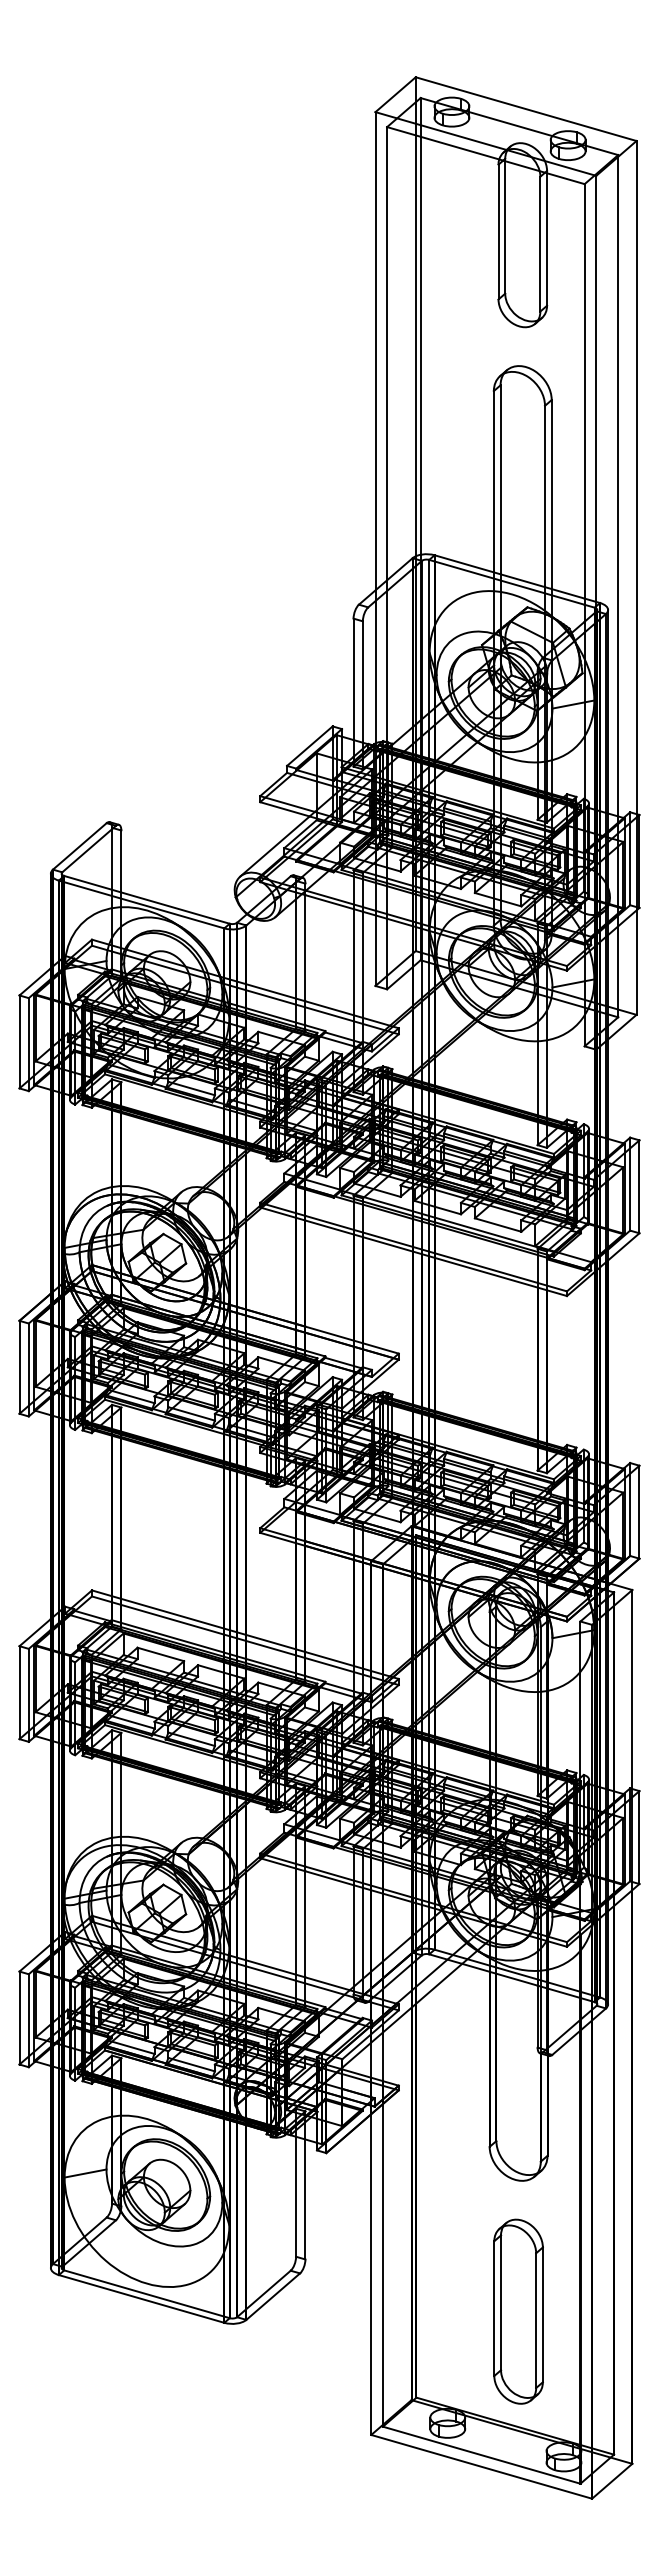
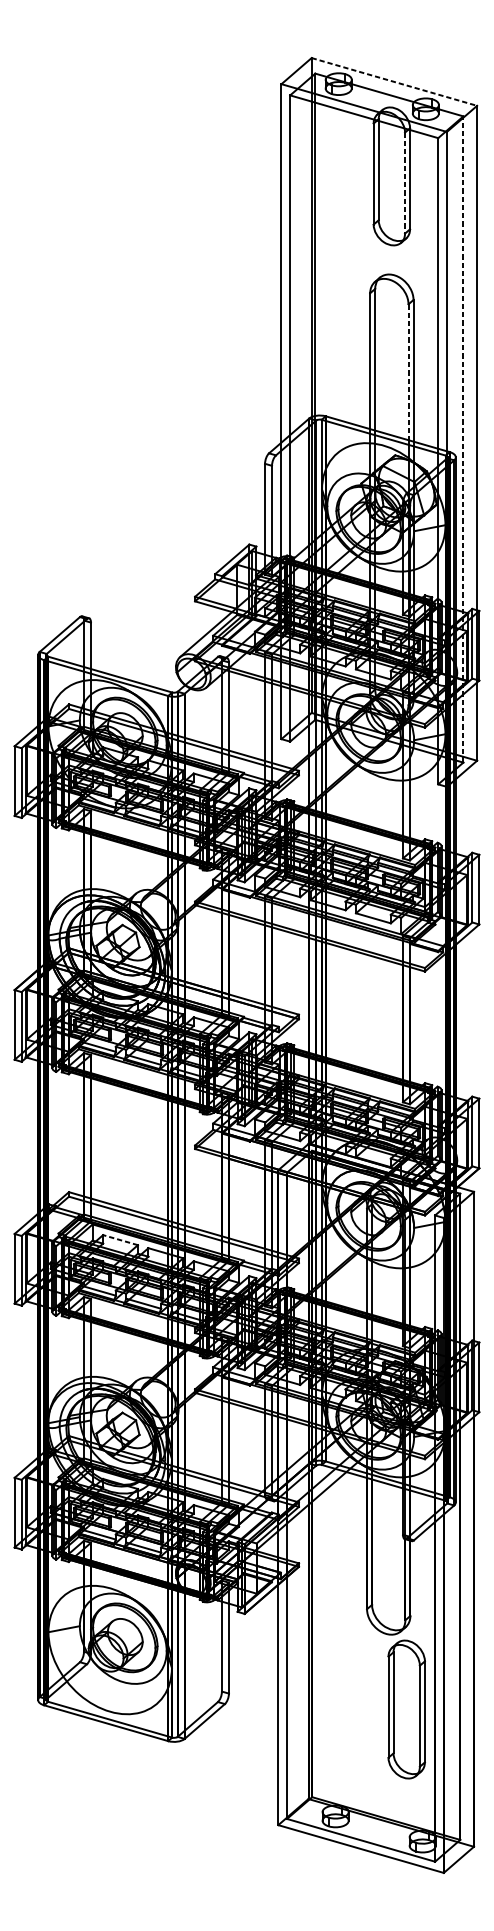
line: (526, 109) -> (394, 82), solid -> dashed
line: (540, 244) -> (405, 183), solid -> dashed
line: (545, 496) -> (408, 372), solid -> dashed
line: (618, 585) -> (463, 438), solid -> dashed
line: (160, 1654) -> (120, 1240), solid -> dashed
part: (518, 2311) -> (406, 1709), moved

